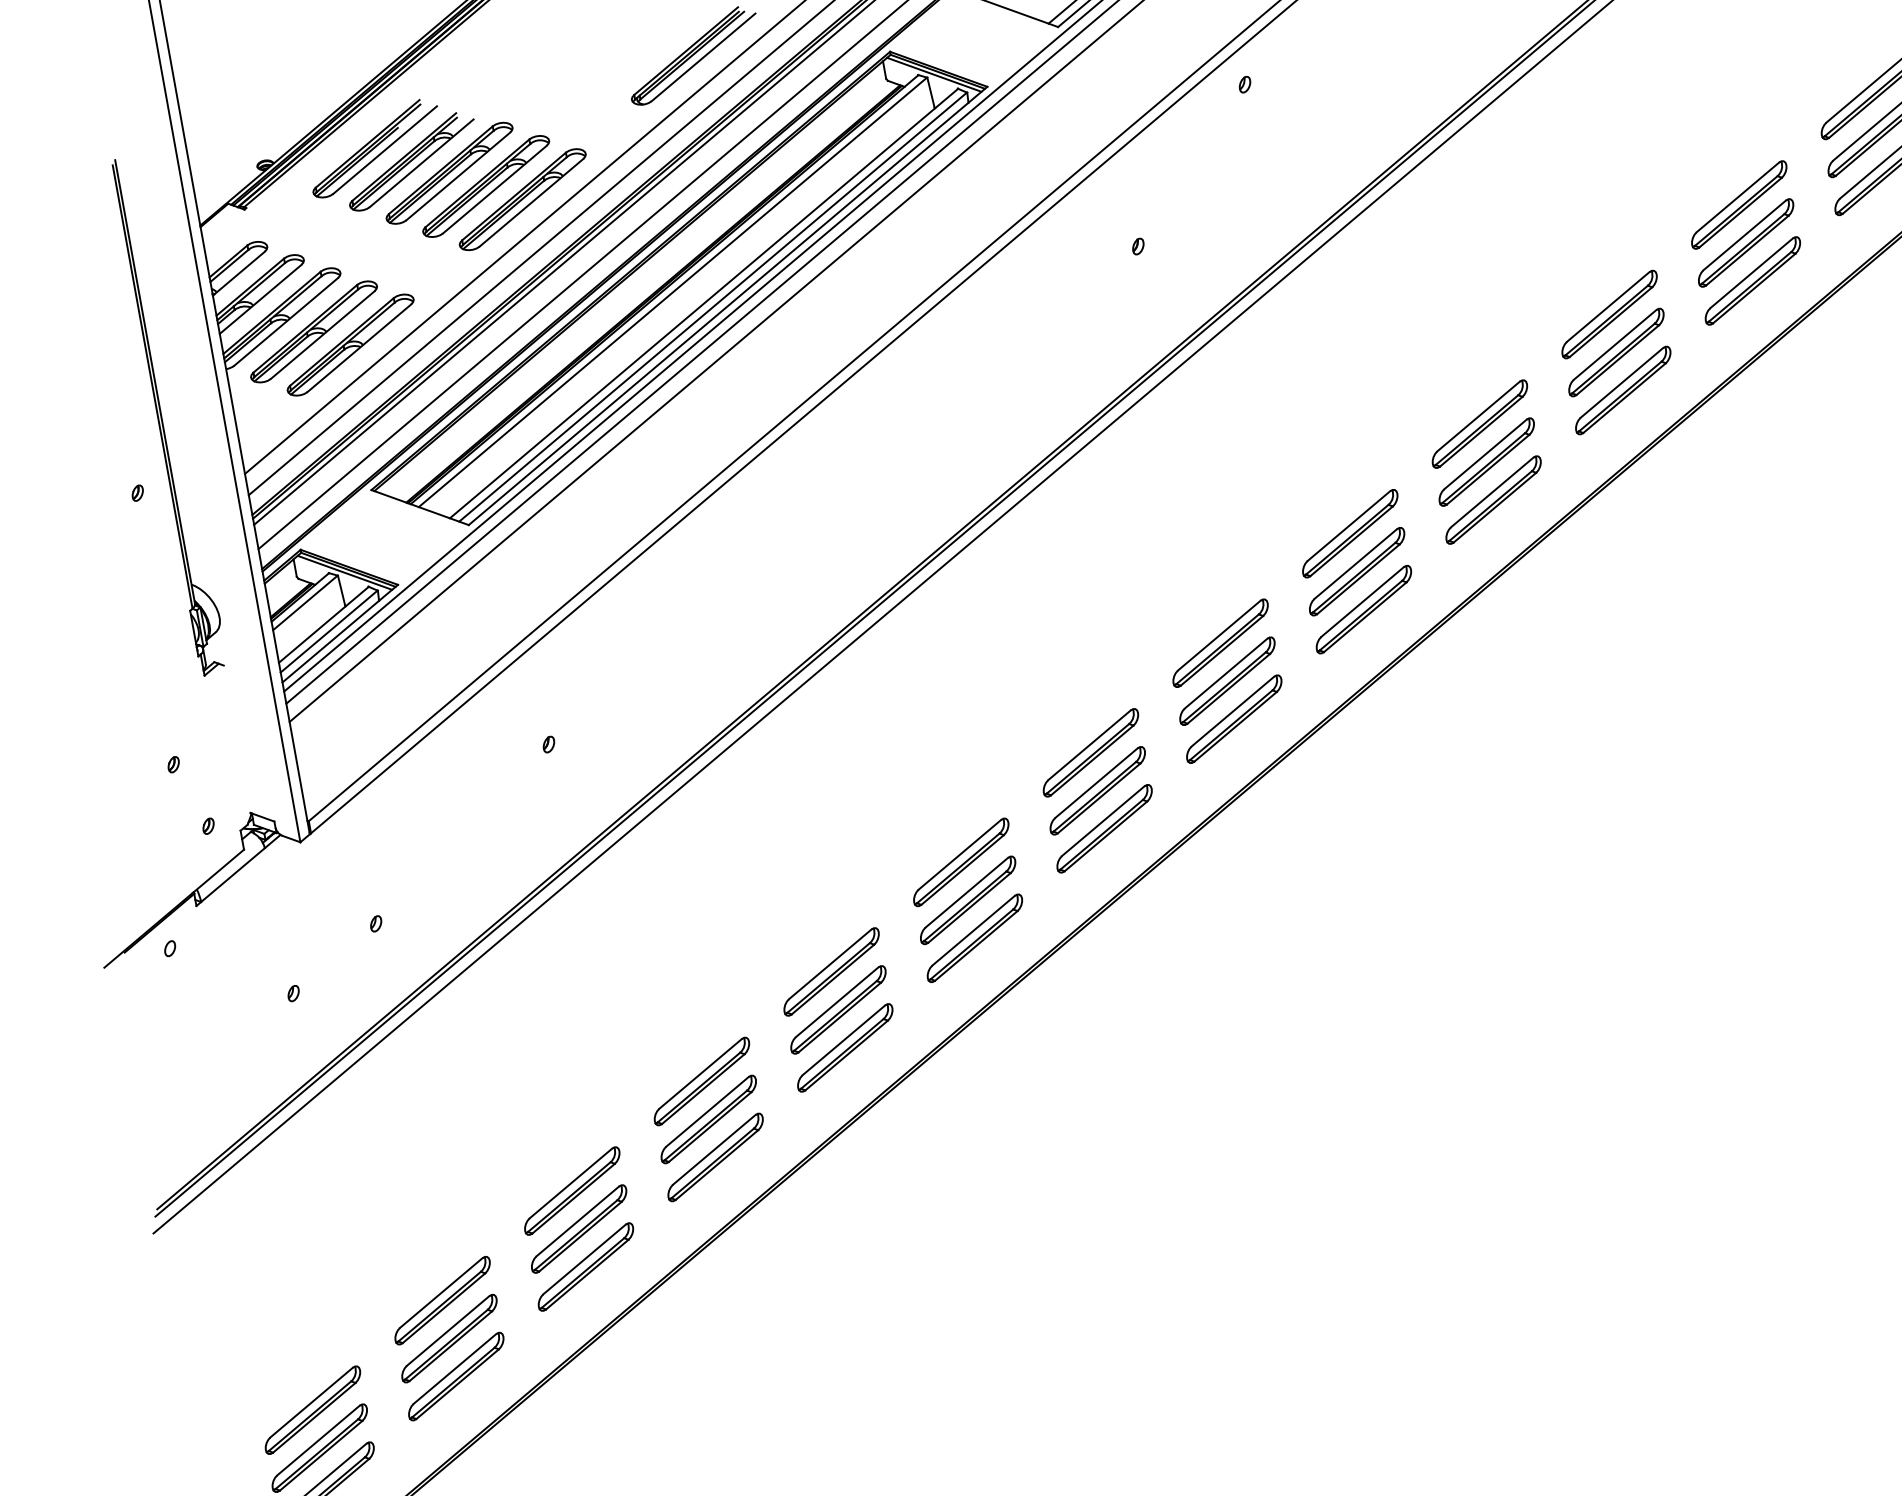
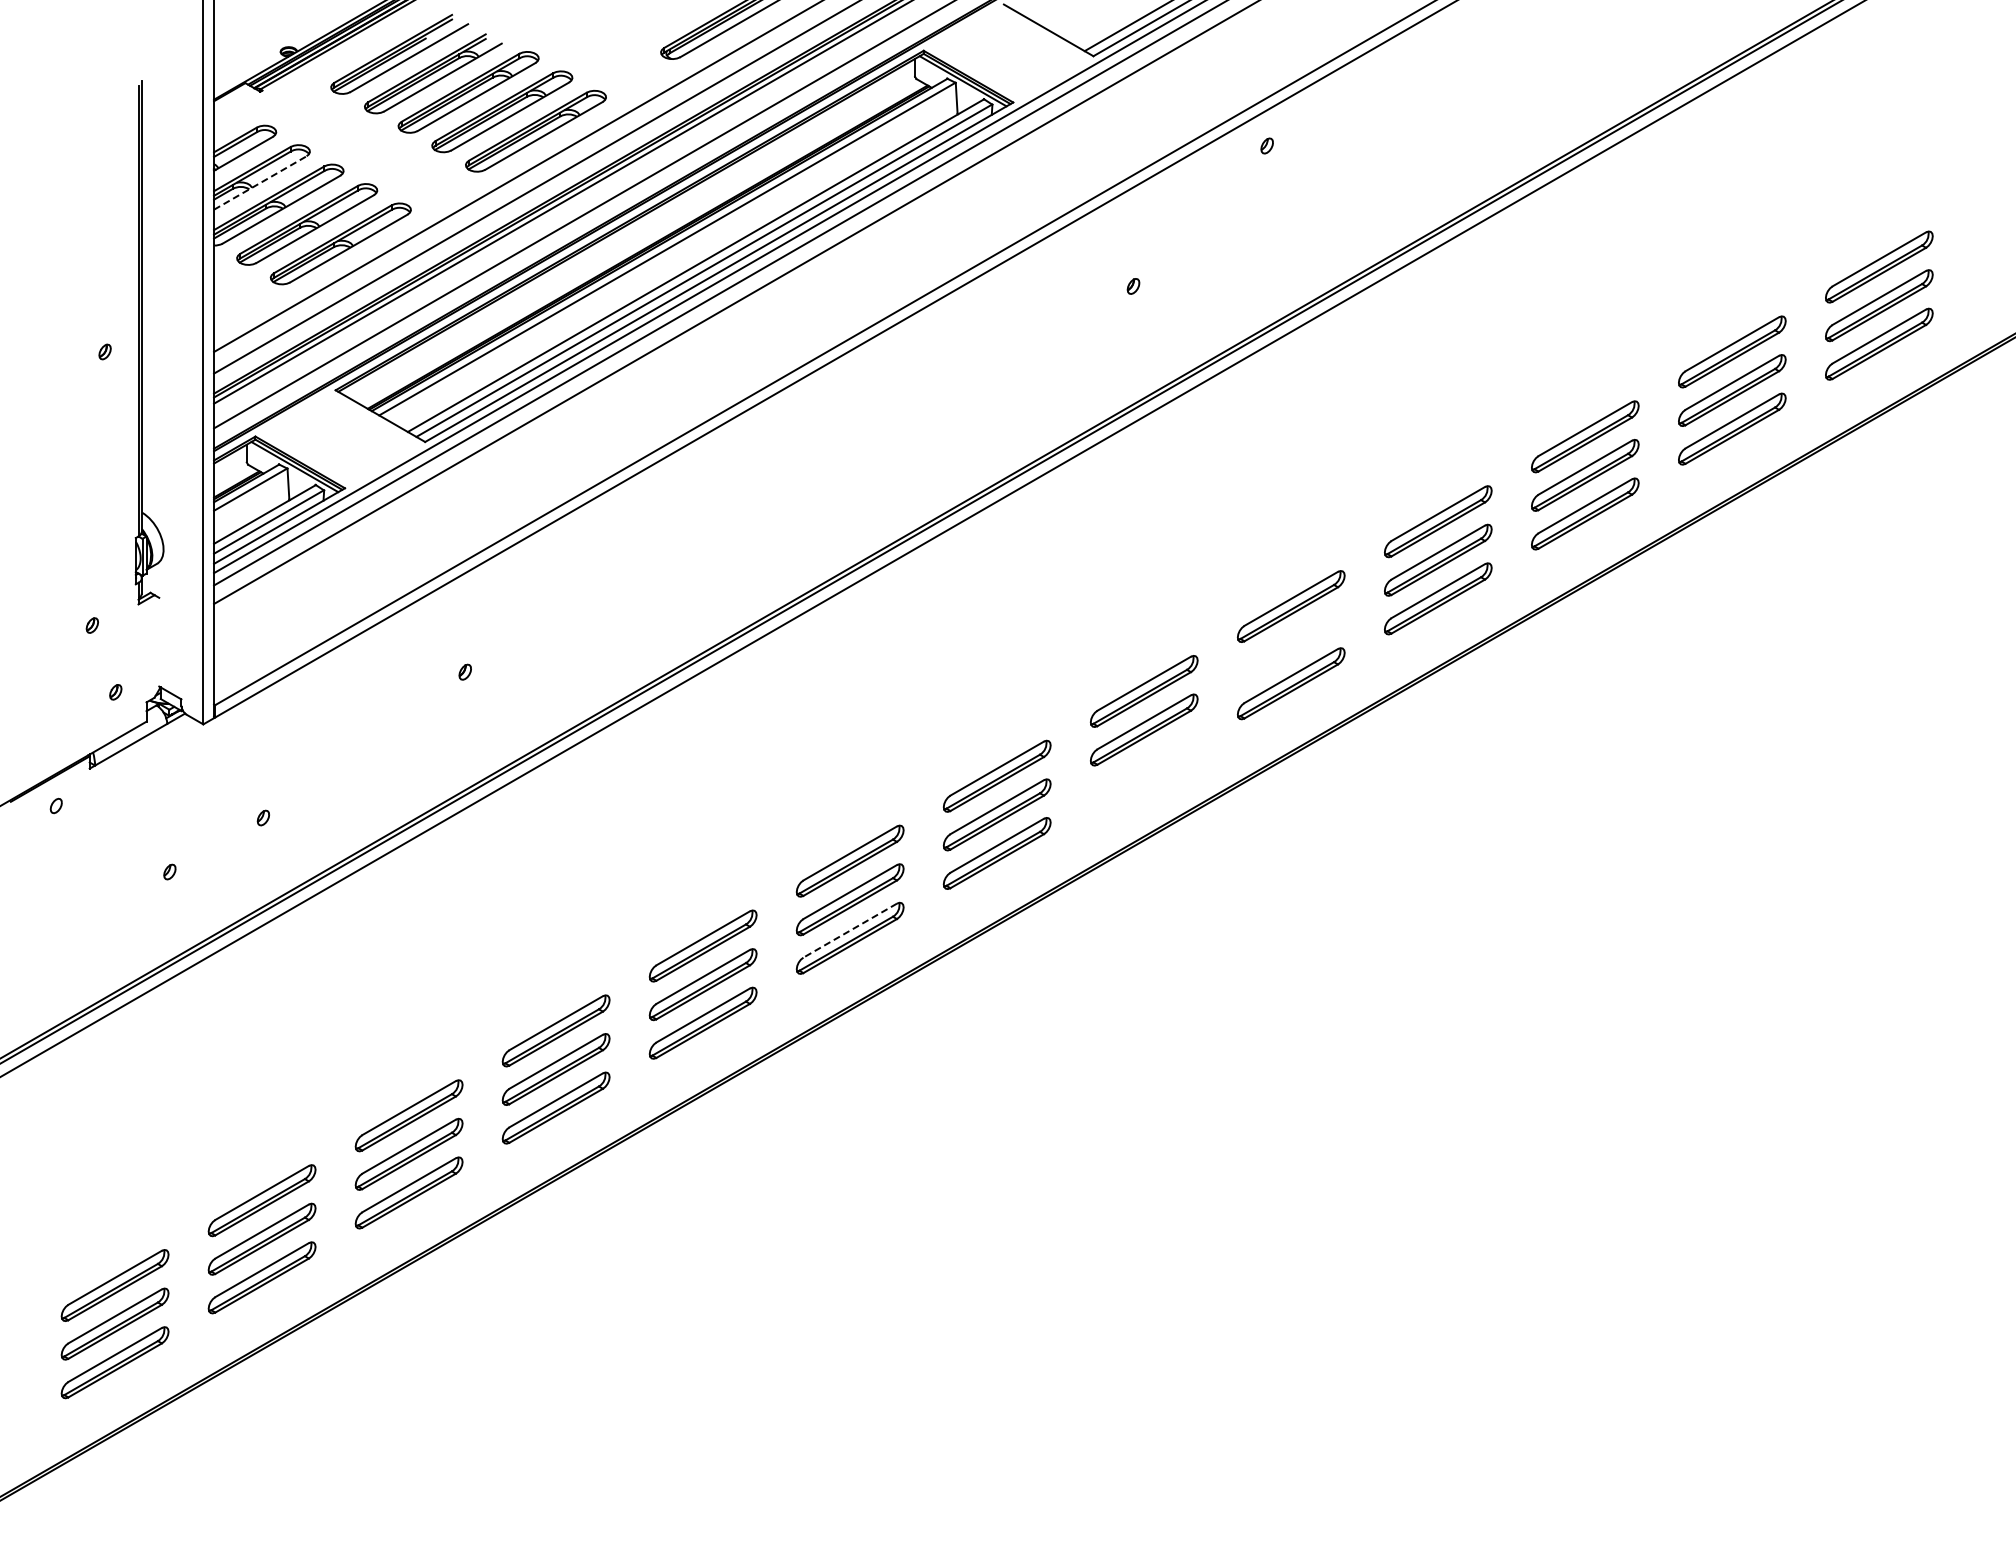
line: (260, 298) -> (260, 182), solid -> dashed
part: (162, 417) -> (142, 342), moved
part: (1357, 570) -> (1291, 644), removed
part: (1233, 719) -> (1143, 768), removed
line: (972, 930) -> (849, 930), solid -> dashed

